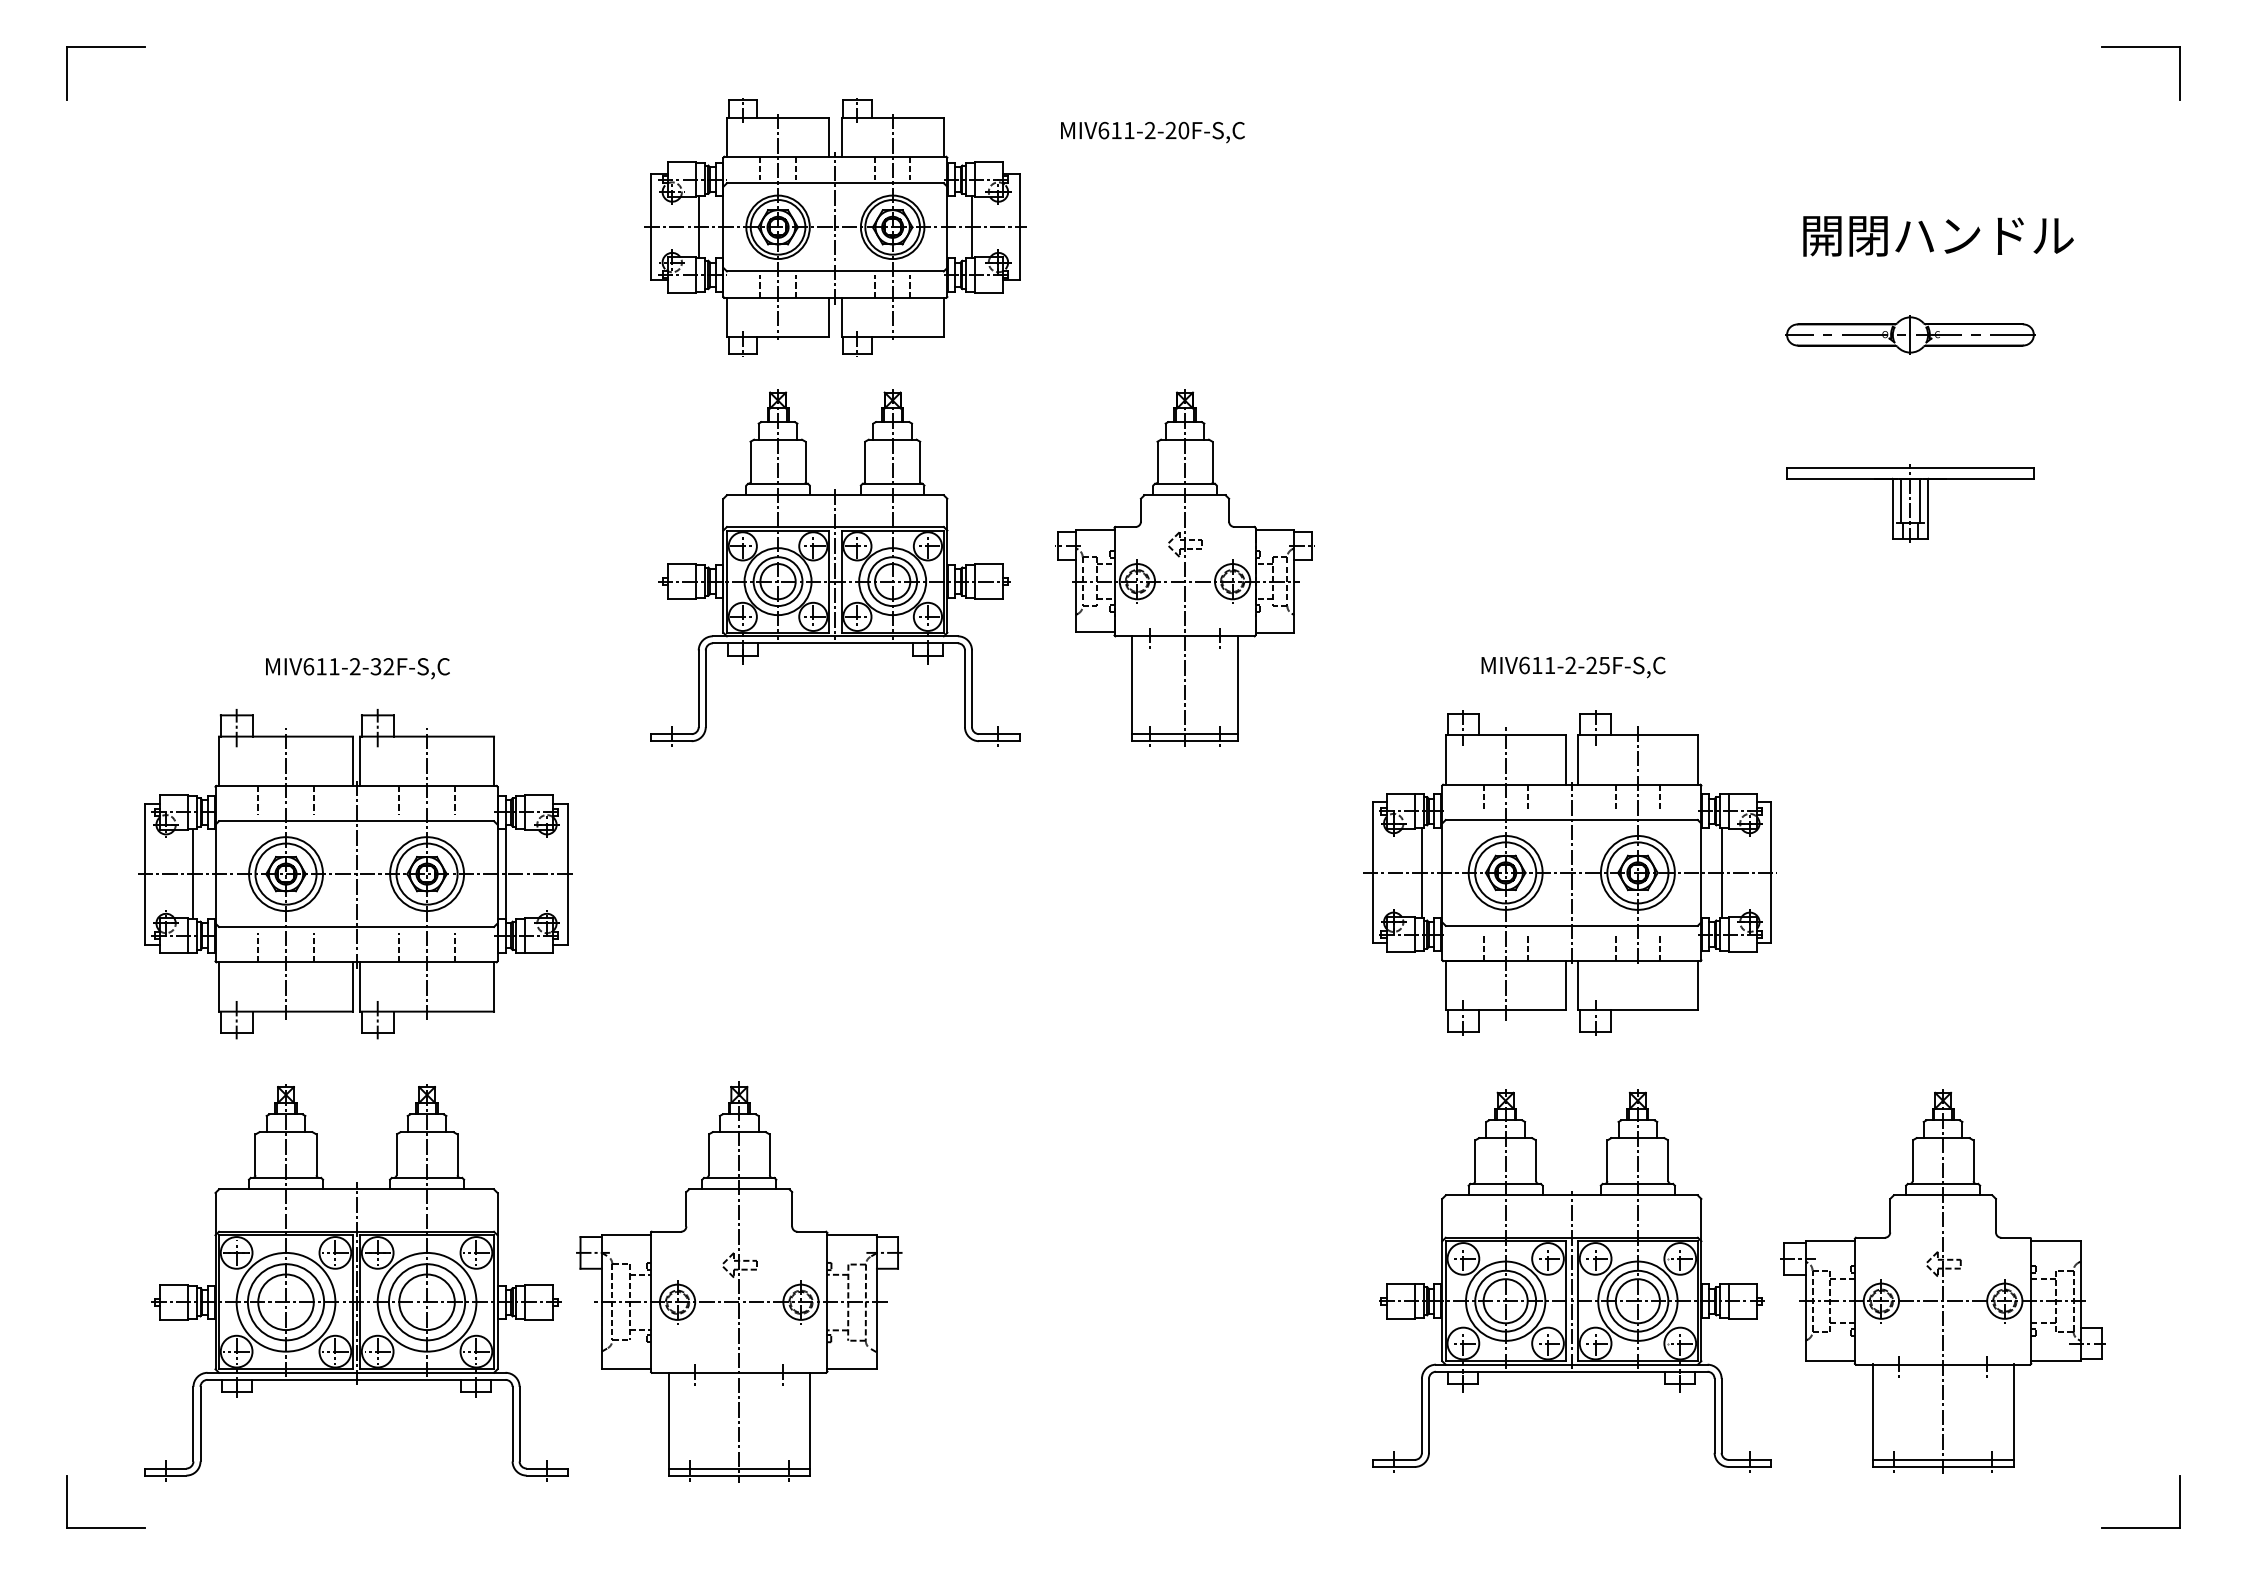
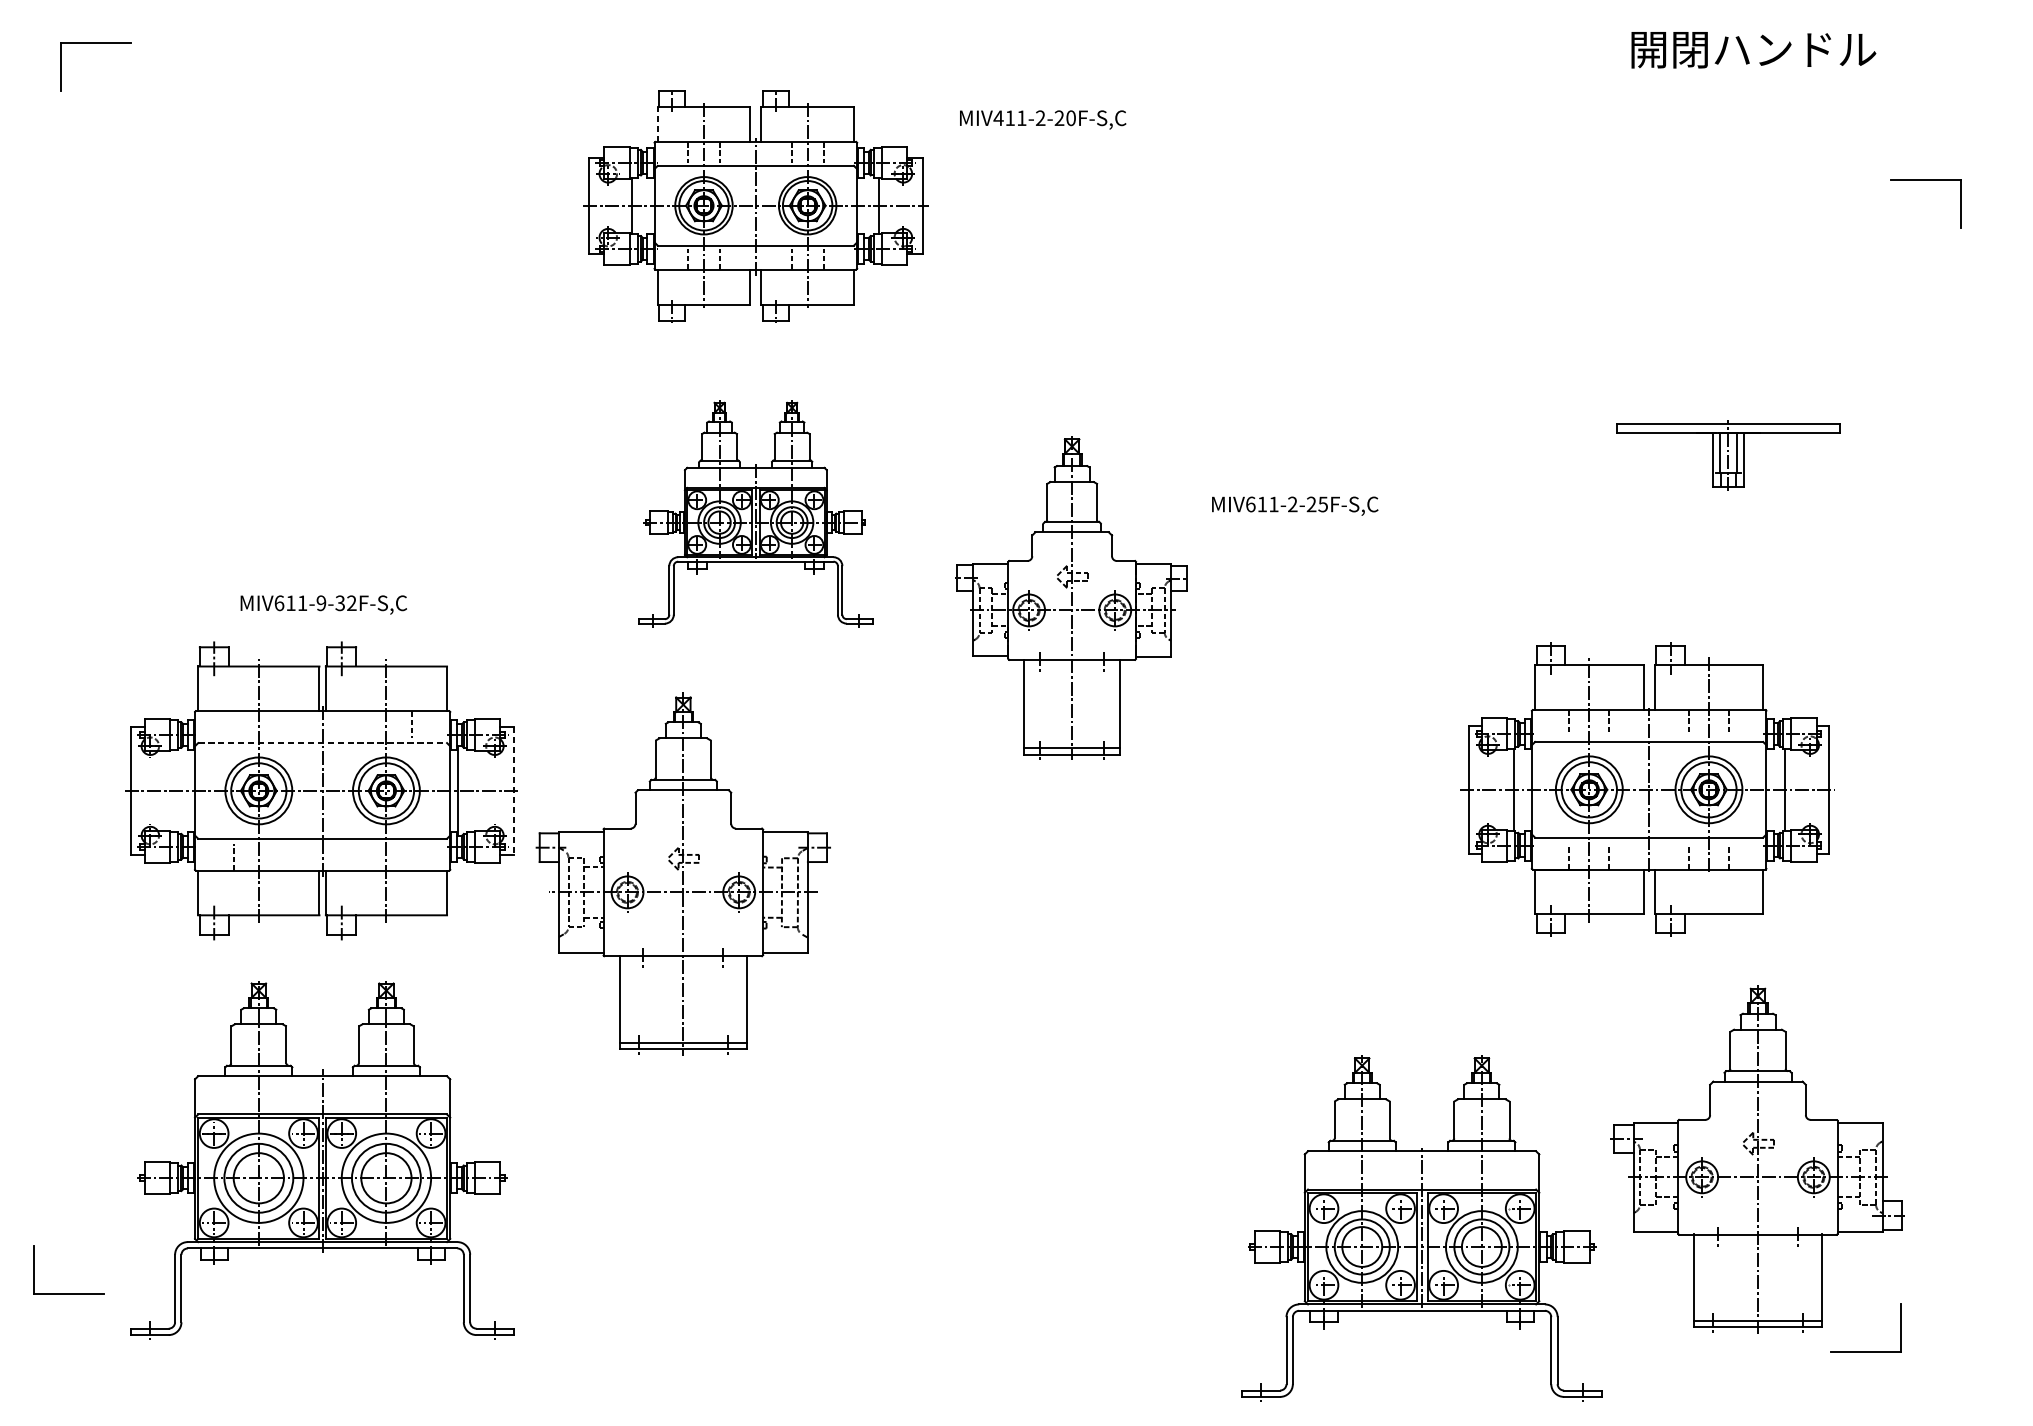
part: (2140, 47) -> (1925, 179), moved
text: (1103, 130) -> (998, 118), MIV611-2-20F-S,C -> MIV411-2-20F-S,C
line: (726, 136) -> (657, 123), solid -> dashed
text: (1938, 236) -> (1753, 50), moved
part: (1910, 334) -> (1728, 302), removed
part: (835, 567) -> (755, 513), size x0.7
part: (1184, 567) -> (1071, 597), moved
text: (355, 666) -> (321, 603), MIV611-2-32F-S,C -> MIV611-9-32F-S,C
text: (1573, 667) -> (1295, 506), moved
line: (258, 800) -> (233, 724), removed
line: (313, 800) -> (283, 724), removed
line: (399, 800) -> (361, 724), removed
line: (356, 821) -> (322, 743), solid -> dashed
part: (1569, 872) -> (1647, 789), moved
line: (193, 874) -> (175, 791), removed
line: (568, 874) -> (514, 791), solid -> dashed
line: (313, 947) -> (283, 857), removed
line: (399, 947) -> (361, 857), removed
line: (454, 947) -> (411, 857), removed
part: (1571, 1280) -> (1421, 1228), moved
part: (739, 1281) -> (683, 873), moved
part: (105, 1527) -> (68, 1293), moved
part: (2140, 1527) -> (1866, 1351), moved

